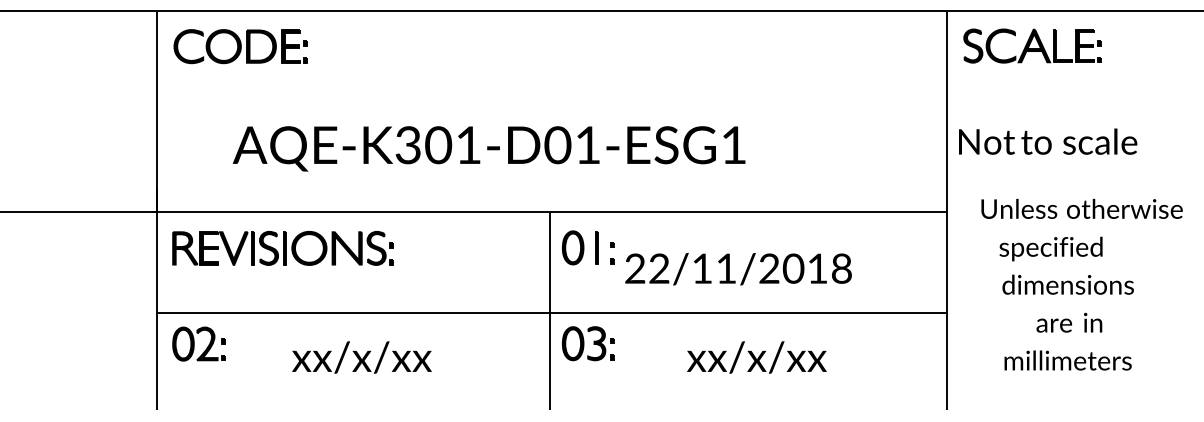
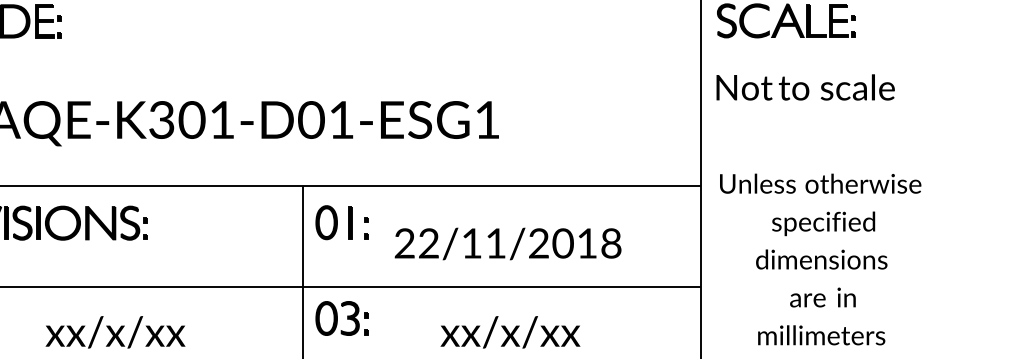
text: (1048, 141) -> (806, 87), moved
text: (1081, 208) -> (820, 183), moved
text: (1050, 248) -> (823, 223), moved
text: (738, 269) -> (508, 244), moved

